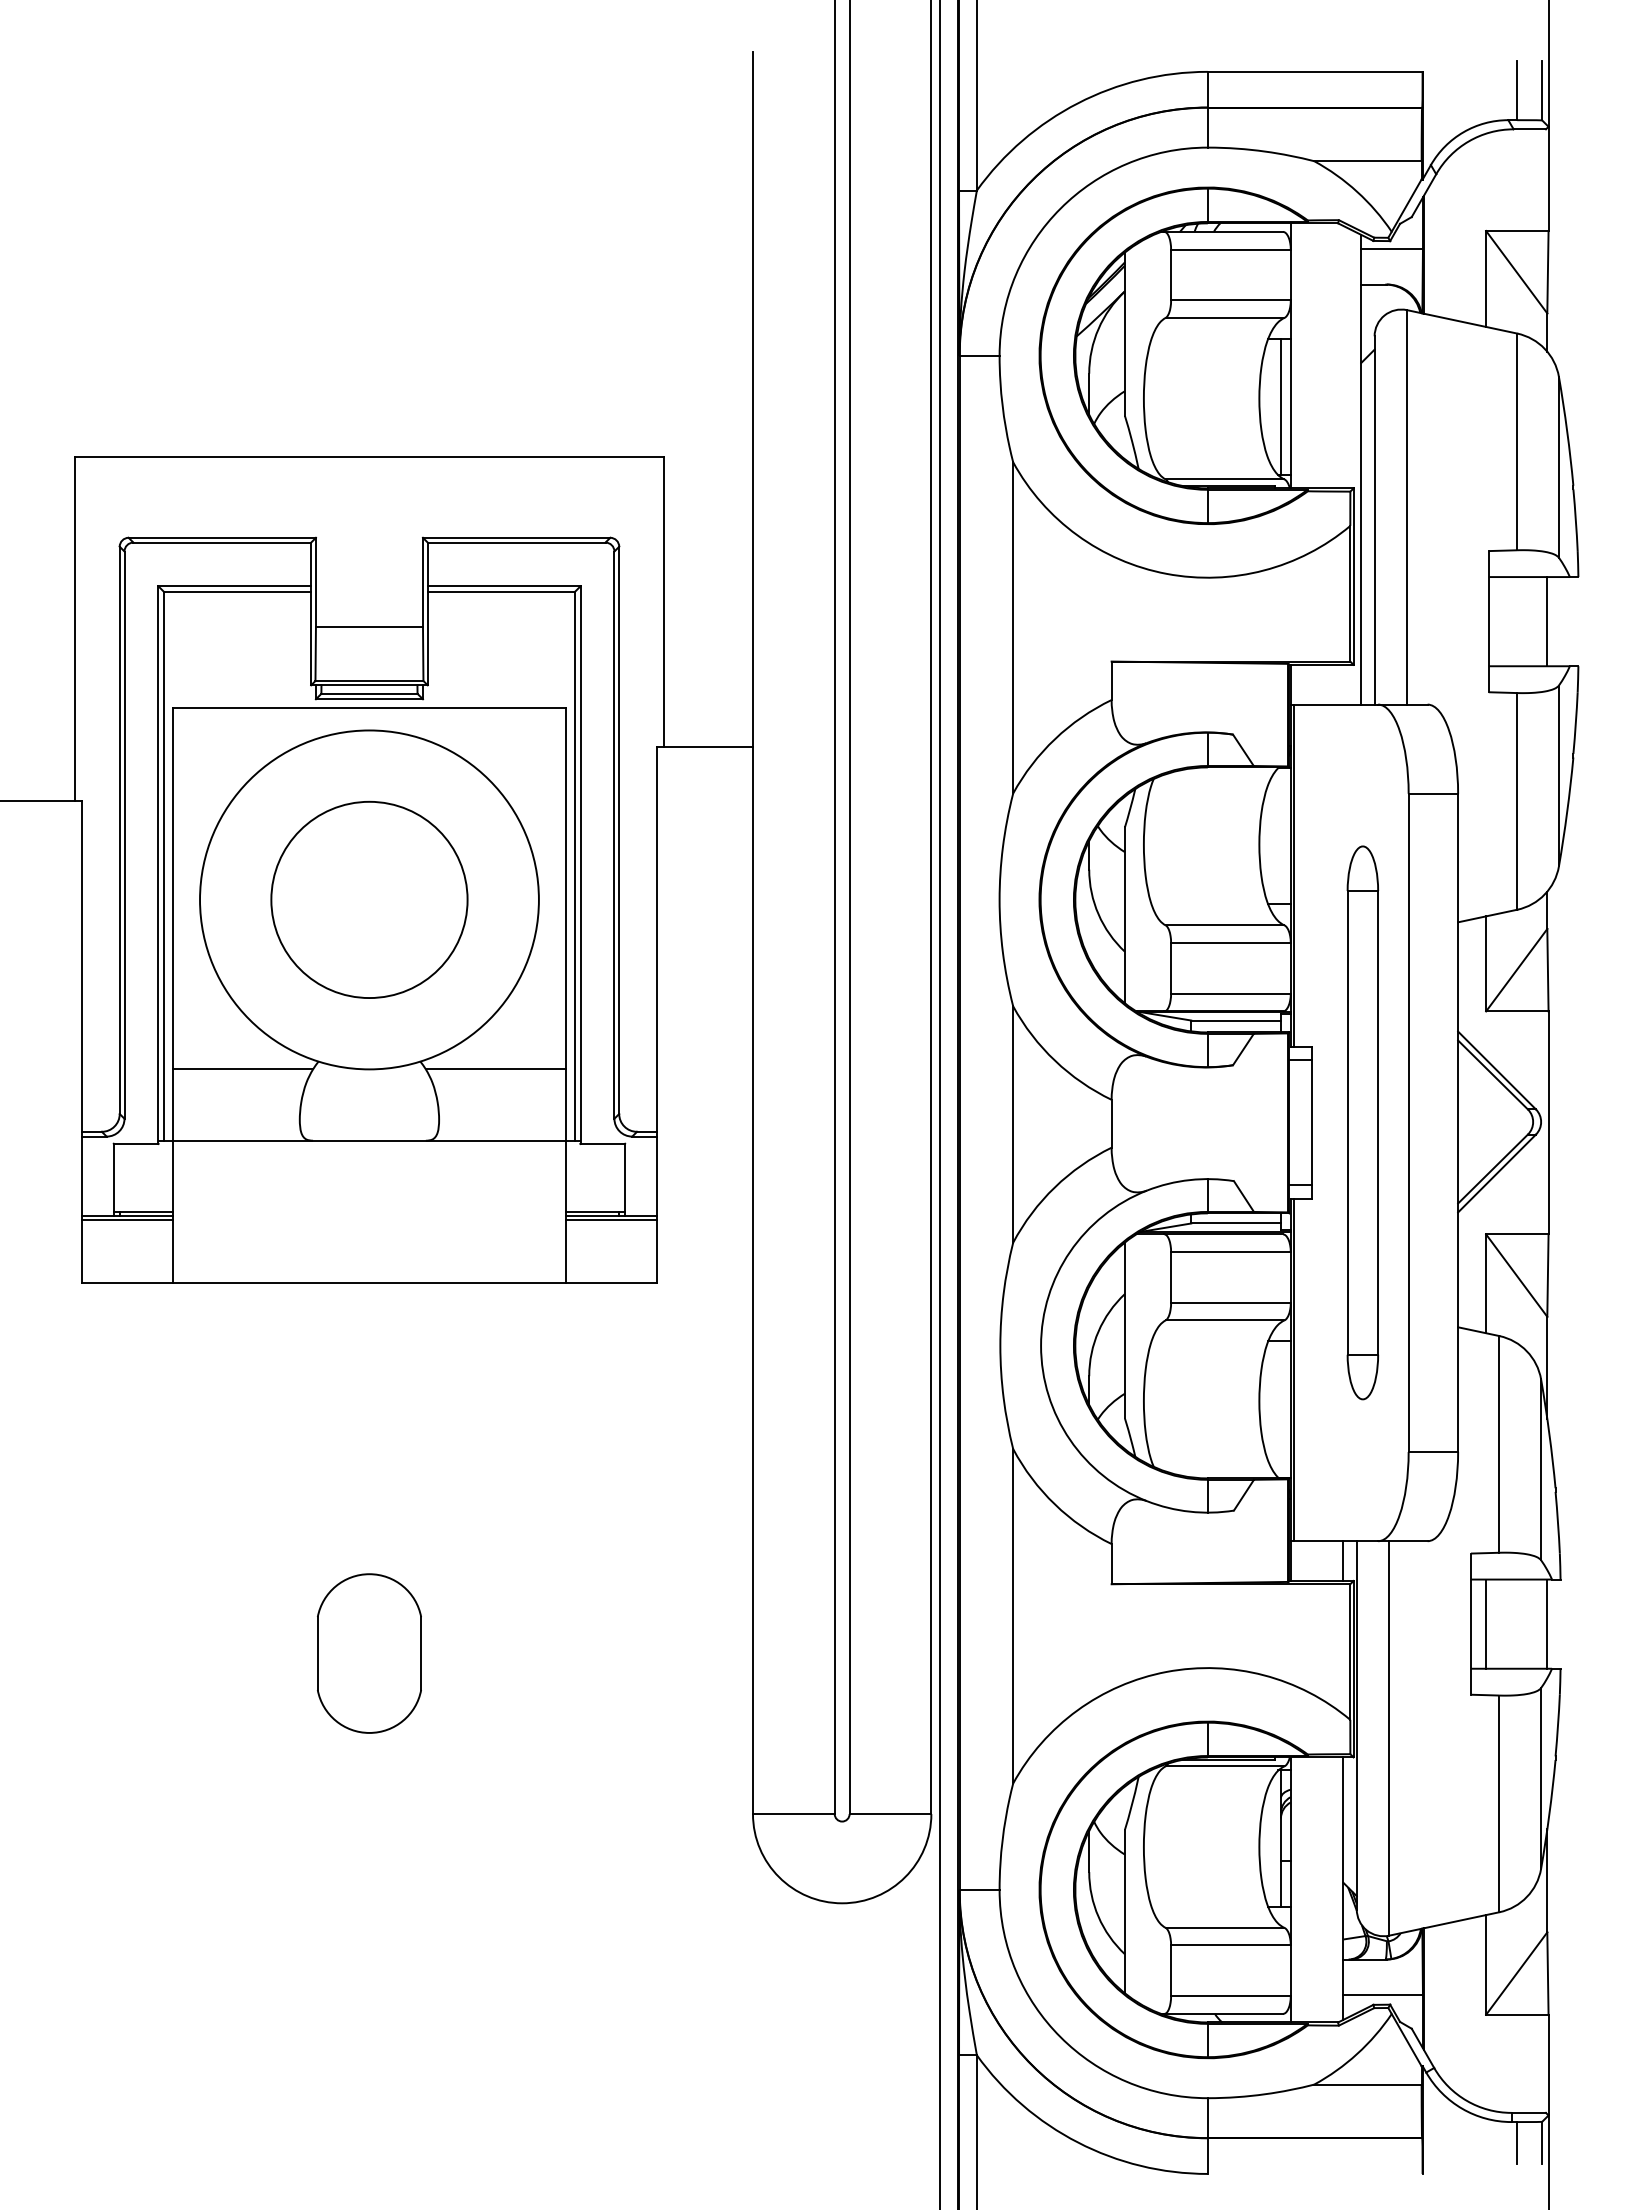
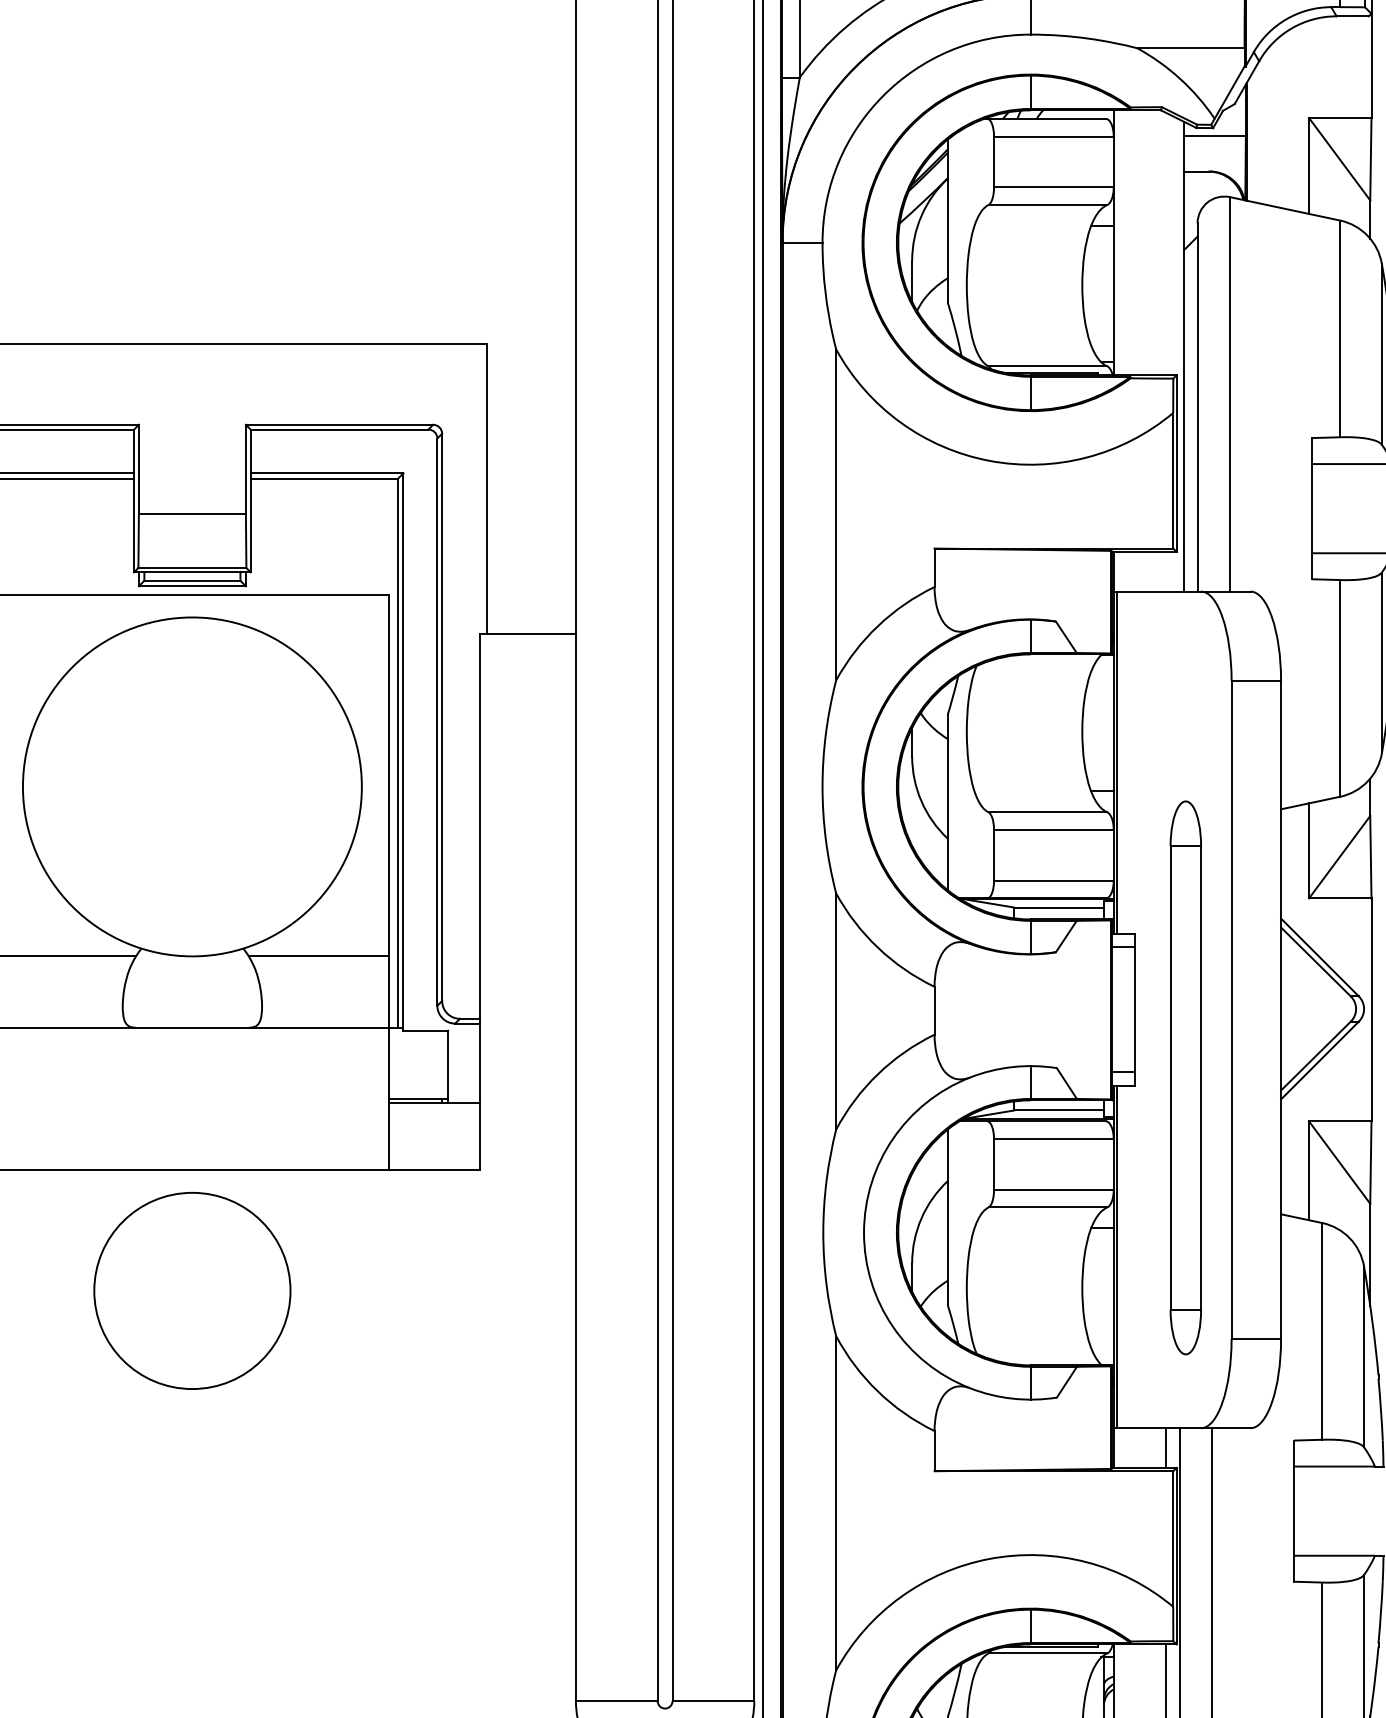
line: (1280, 406) -> (1103, 293), removed
line: (1547, 621) -> (1370, 508), removed
circle: (369, 899) -> (192, 1290), moved
part: (1362, 1122) -> (1185, 1077), moved
line: (610, 1220) -> (433, 1107), removed
line: (1486, 1623) -> (1309, 1510), removed
line: (1547, 1623) -> (1370, 1510), removed
part: (369, 1653) -> (192, 1540), removed

